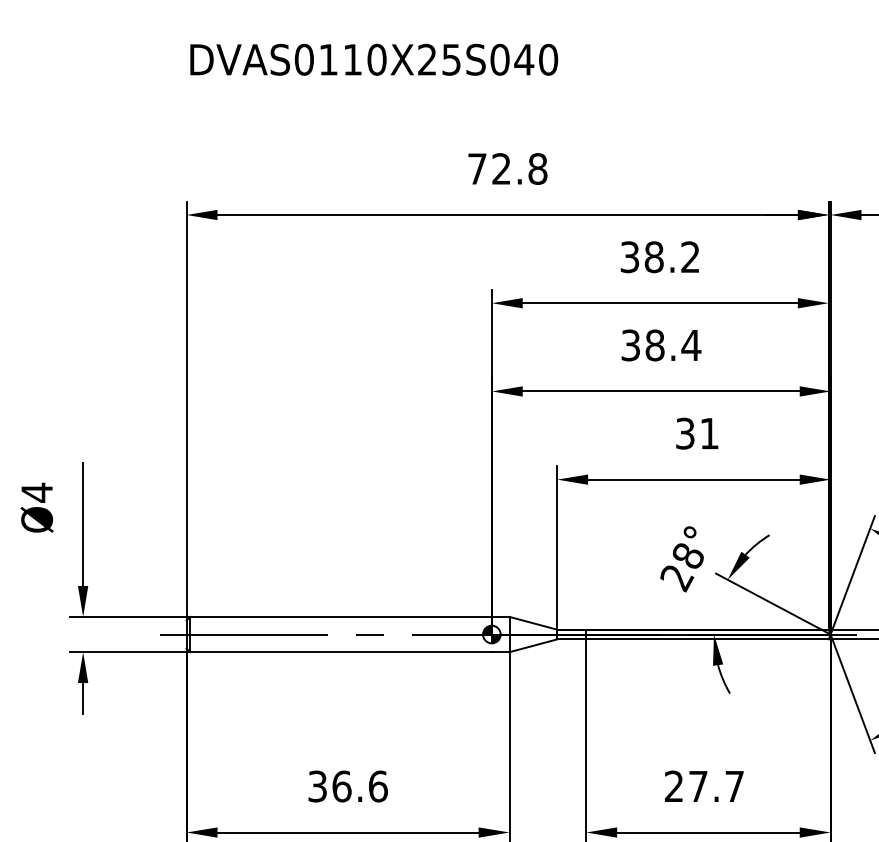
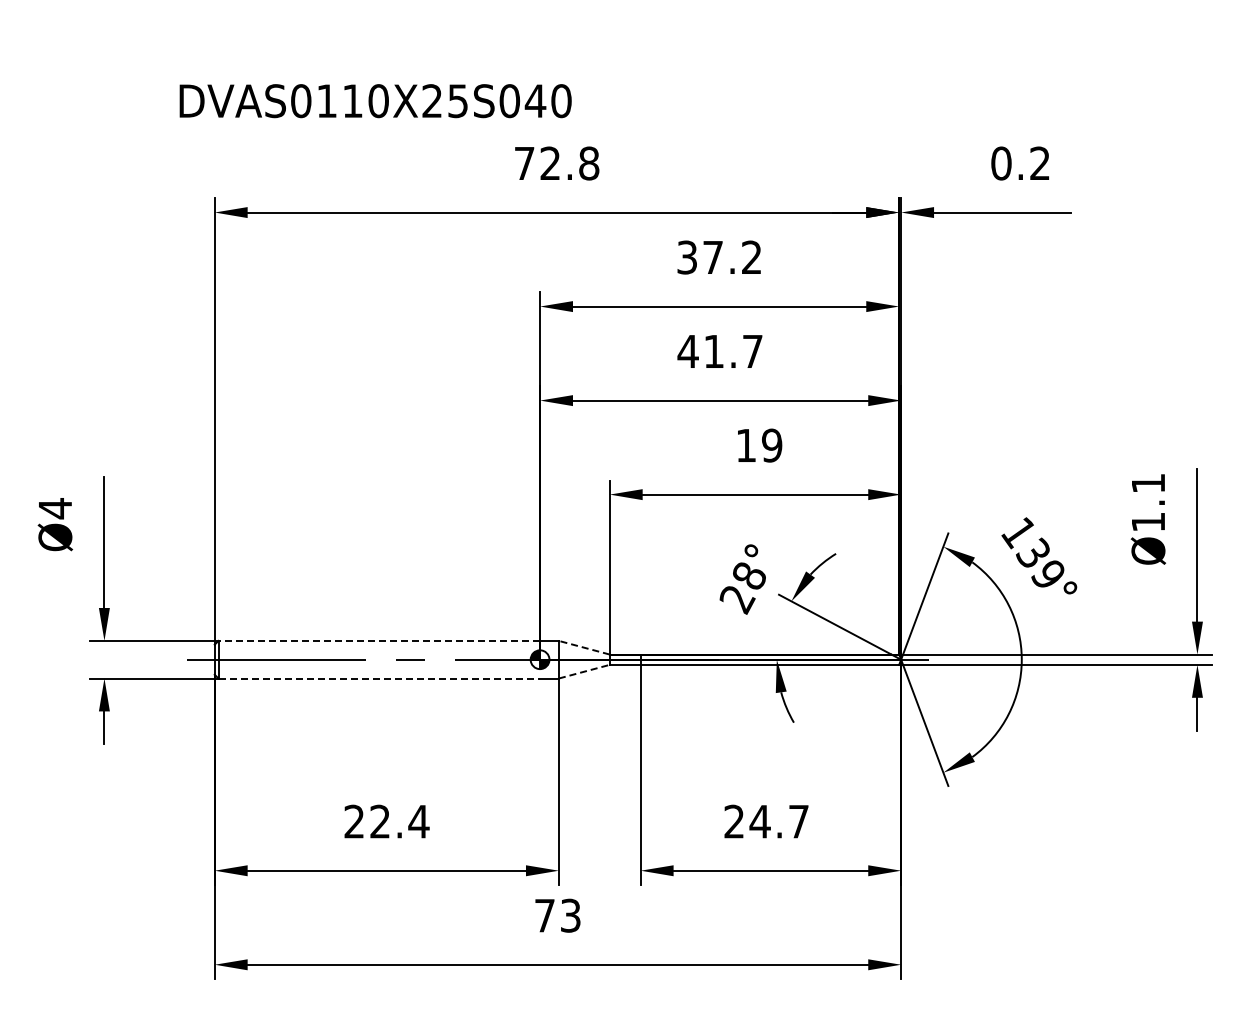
text: (374, 60) -> (375, 101), moved
text: (654, 257) -> (713, 257), 38.2 -> 37.2
text: (661, 345) -> (720, 351), 38.4 -> 41.7
text: (697, 433) -> (759, 445), 31 -> 19
line: (341, 616) -> (379, 640), solid -> dashed
line: (532, 623) -> (583, 647), solid -> dashed
line: (533, 645) -> (584, 671), solid -> dashed
line: (341, 652) -> (379, 678), solid -> dashed
text: (347, 786) -> (386, 821), 36.6 -> 22.4
text: (697, 786) -> (759, 821), 27.7 -> 24.7

